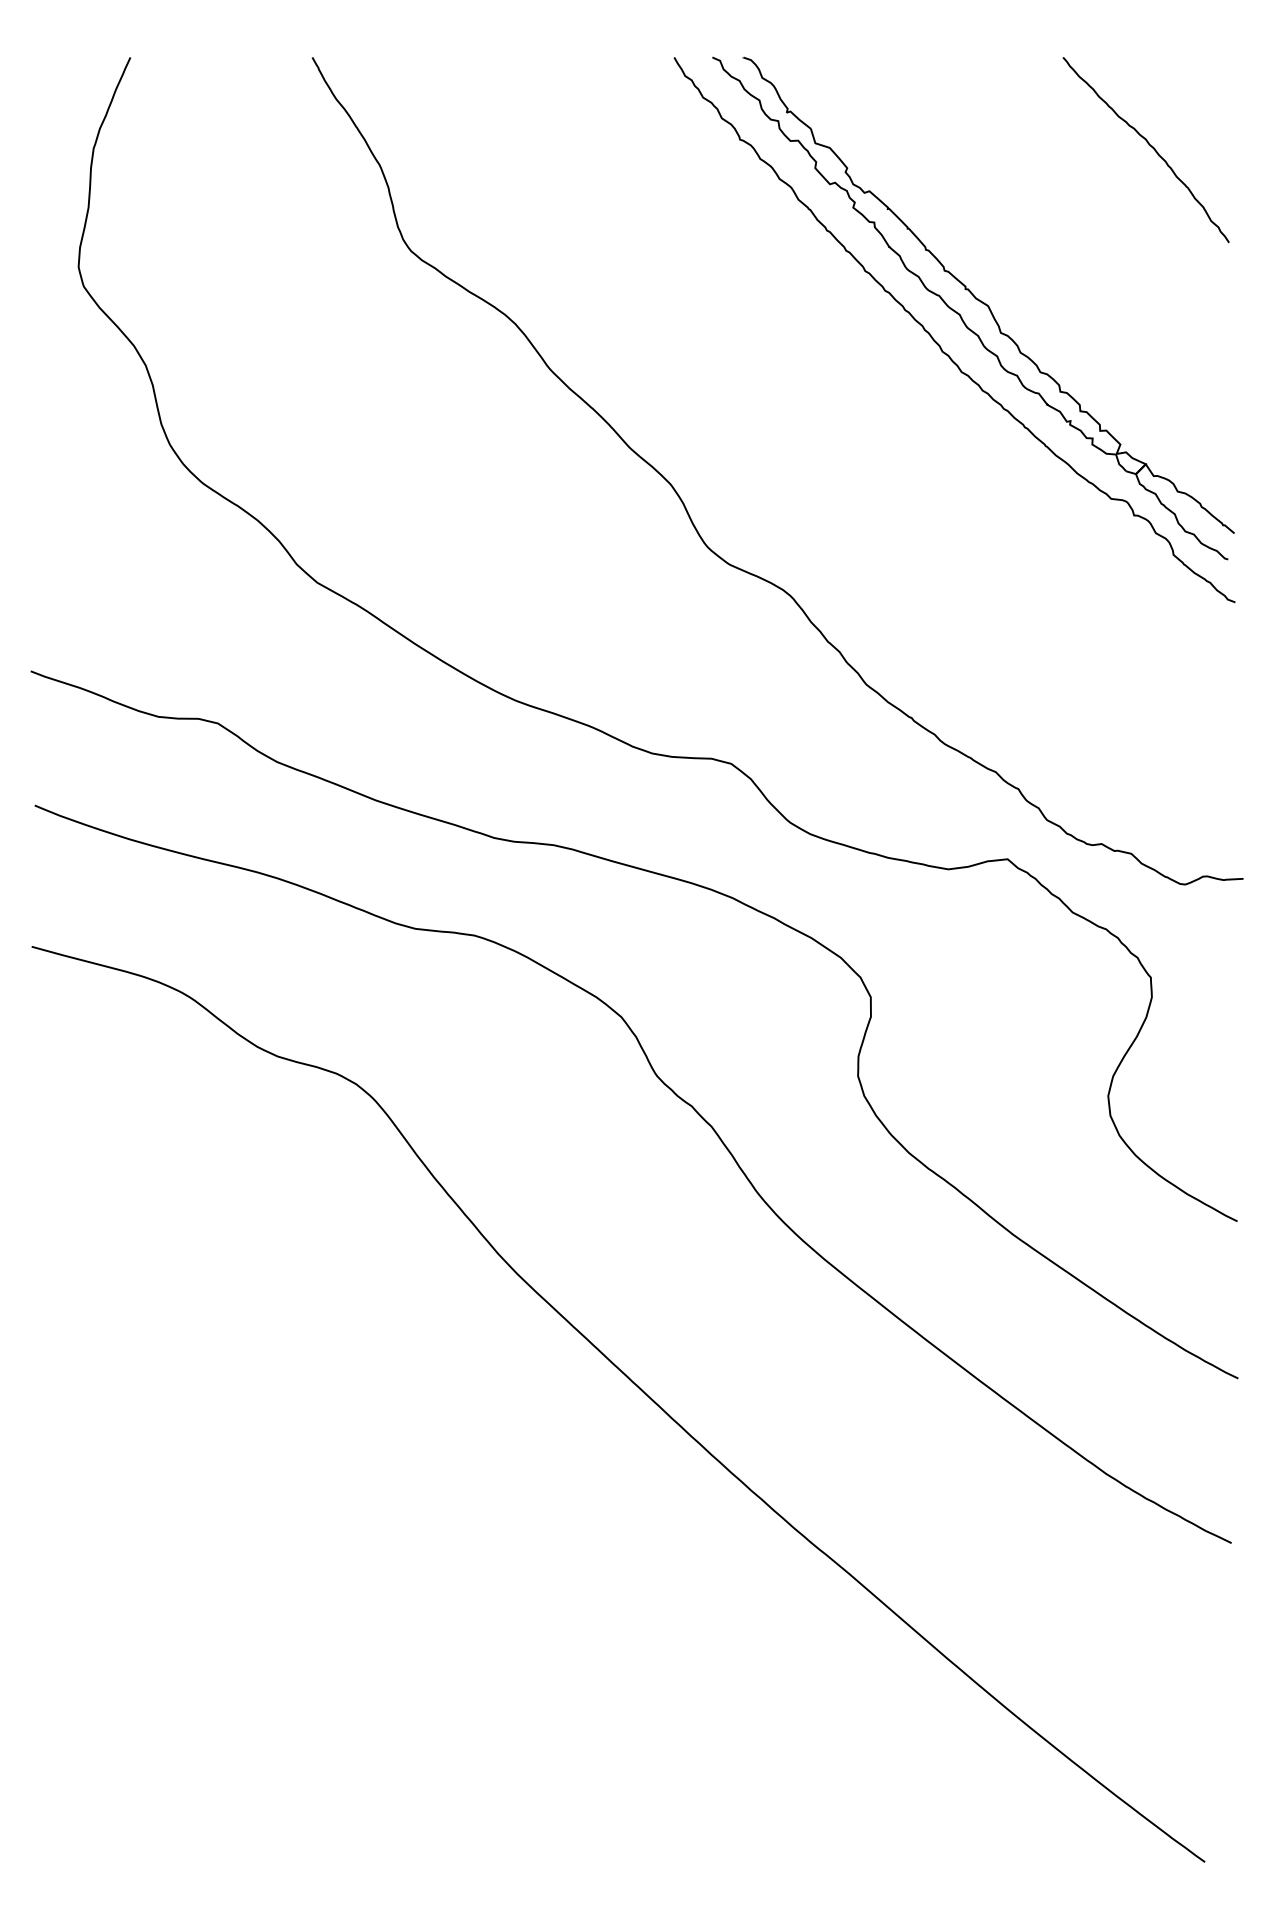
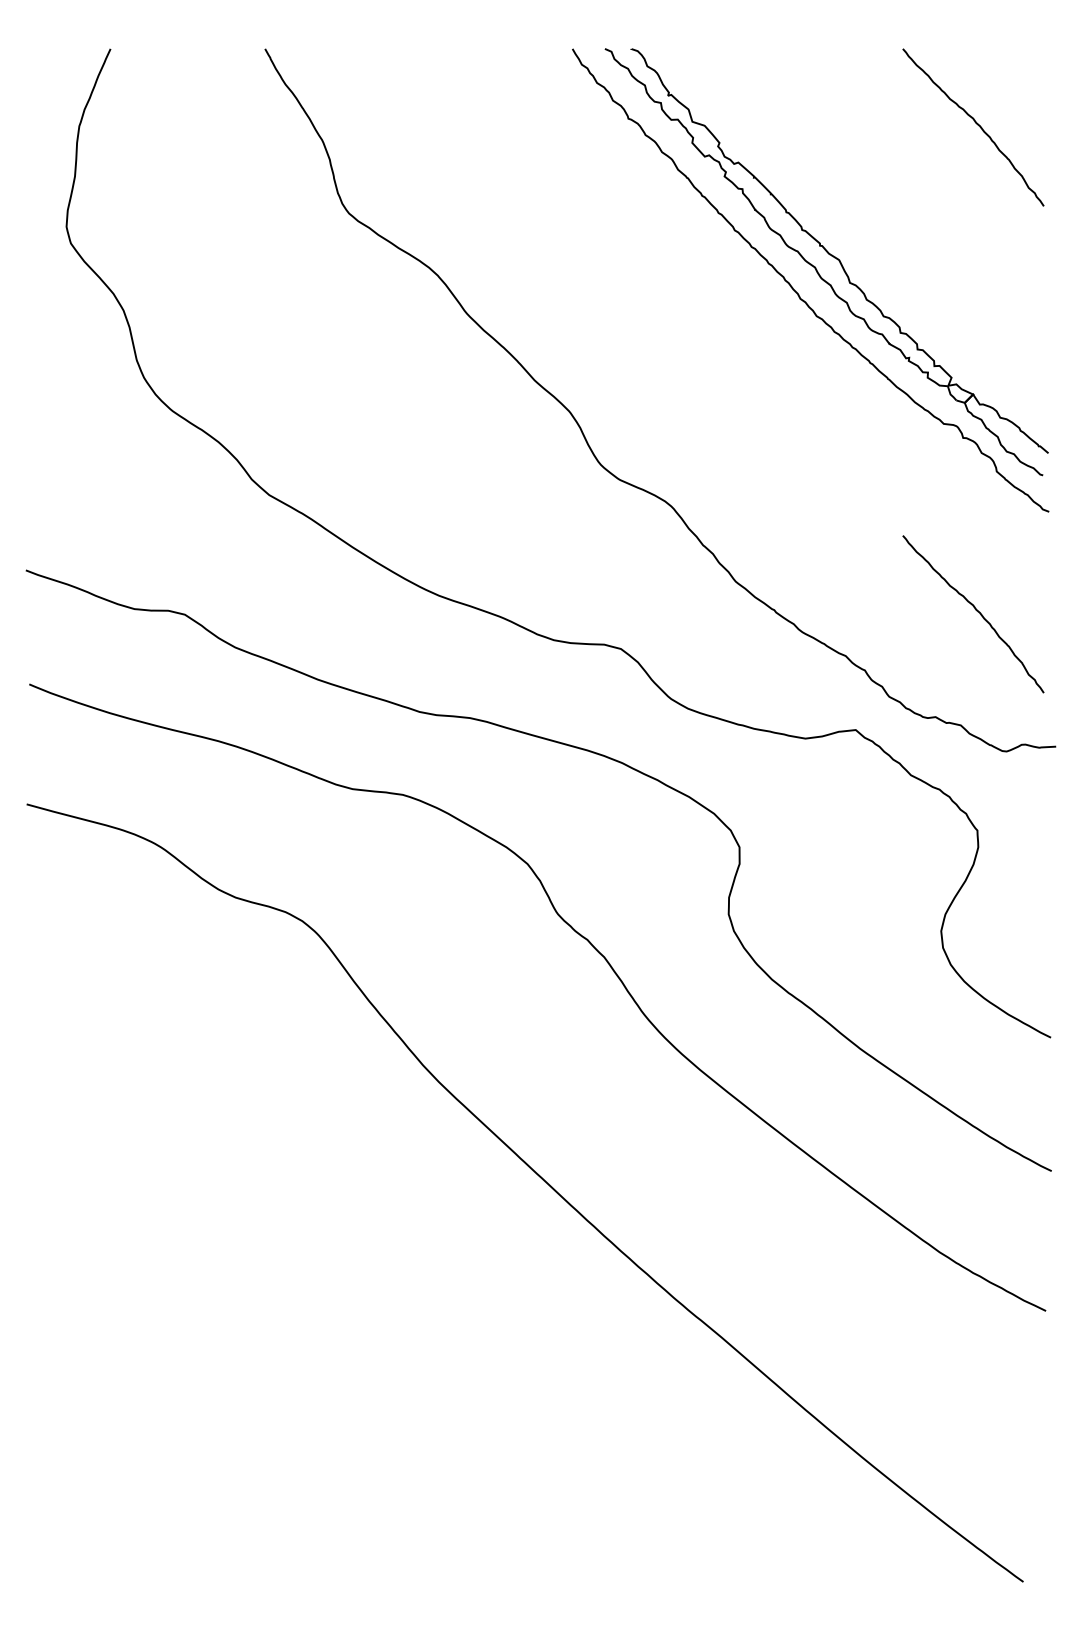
curve: (1149, 718) -> (976, 610), added

